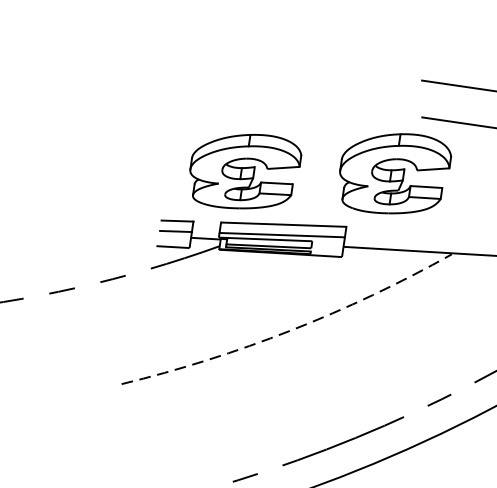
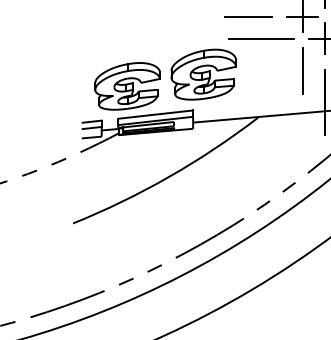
part: (393, 173) -> (203, 74), moved
arc: (291, 329) -> (169, 176), dashed -> solid

